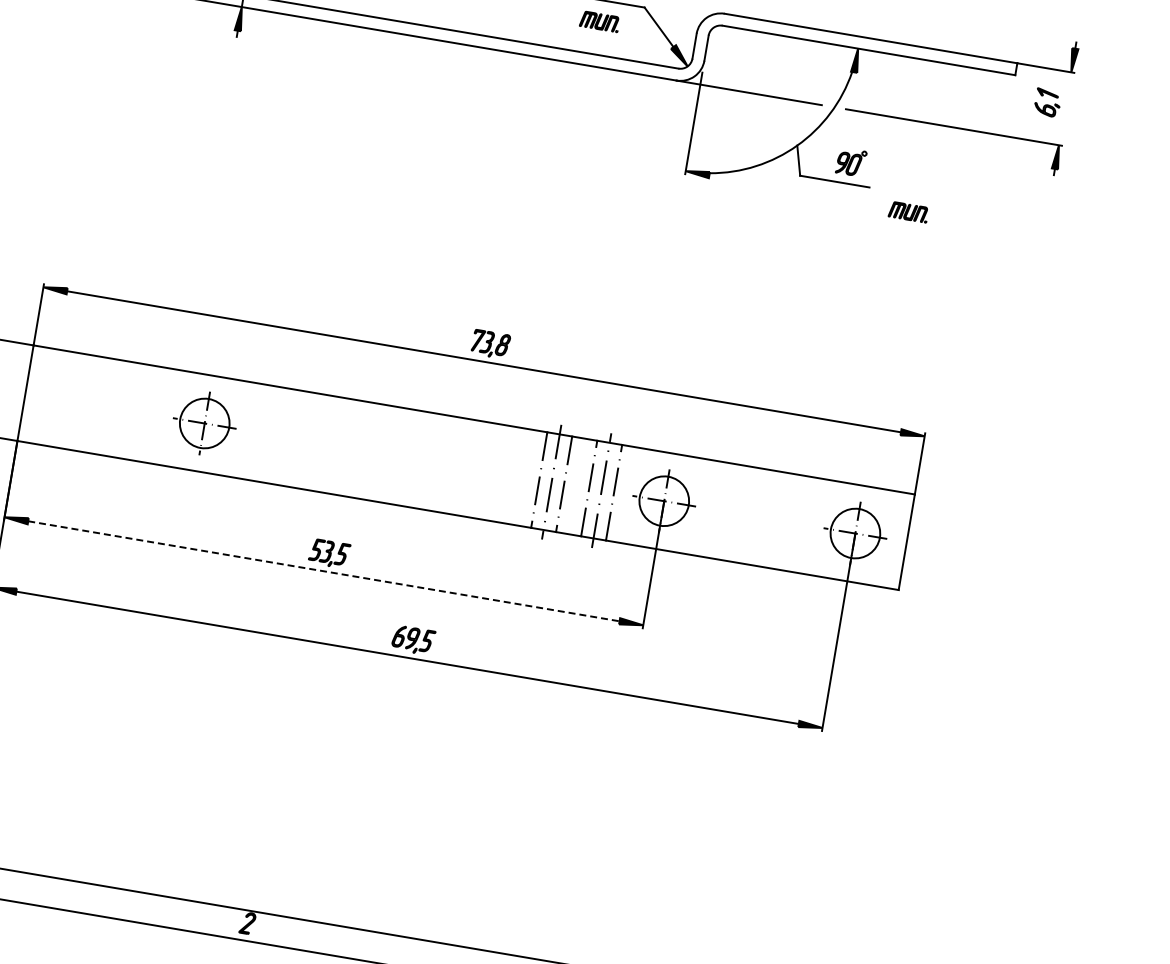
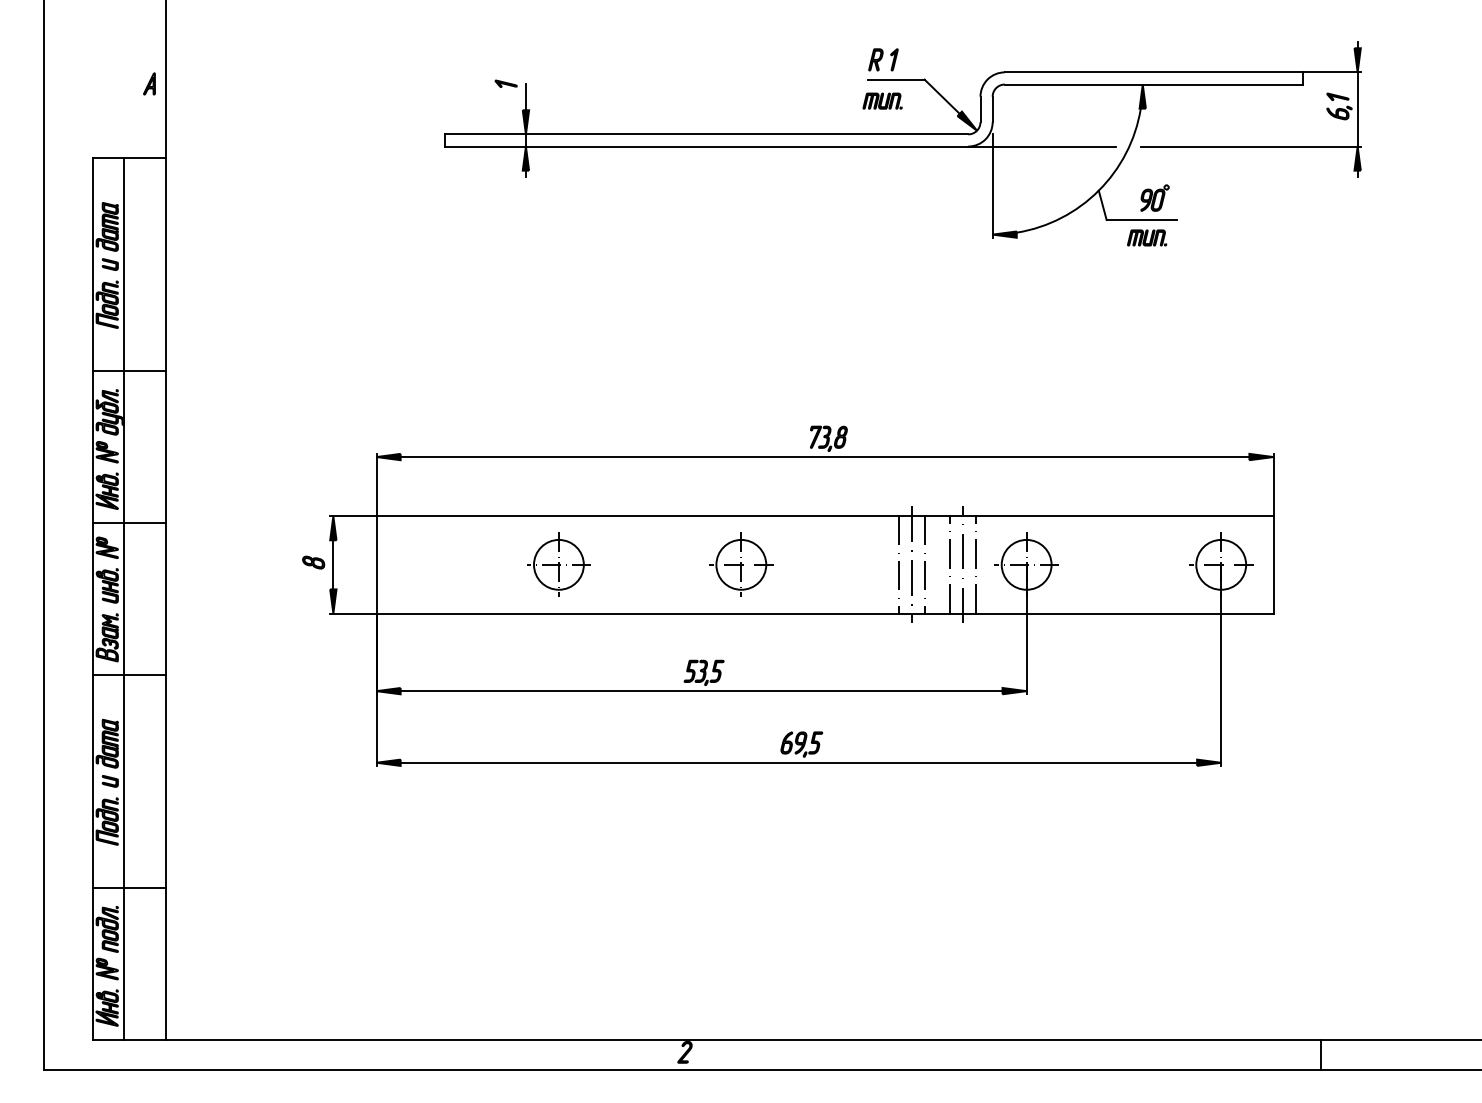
line: (1064, 108) -> (1357, 109), added
part: (909, 211) -> (1147, 237), moved
part: (384, 453) -> (741, 564), added
line: (323, 571) -> (701, 691), dashed -> solid

